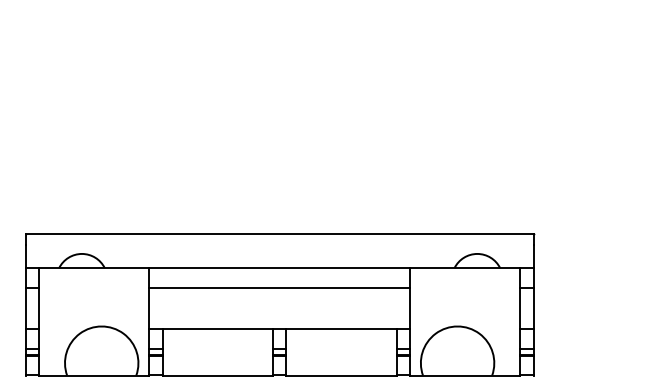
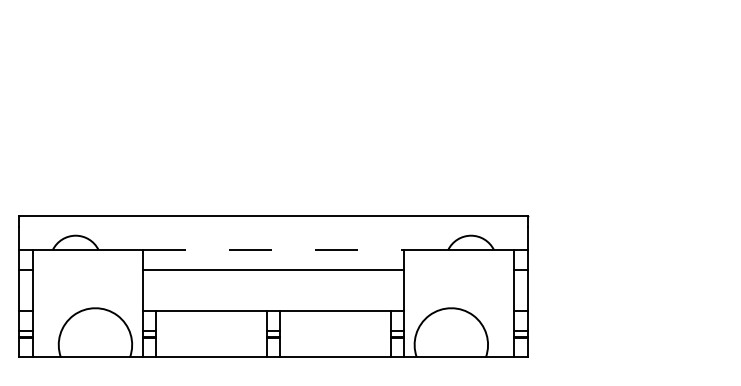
line: (279, 267) -> (273, 249), solid -> dashed

